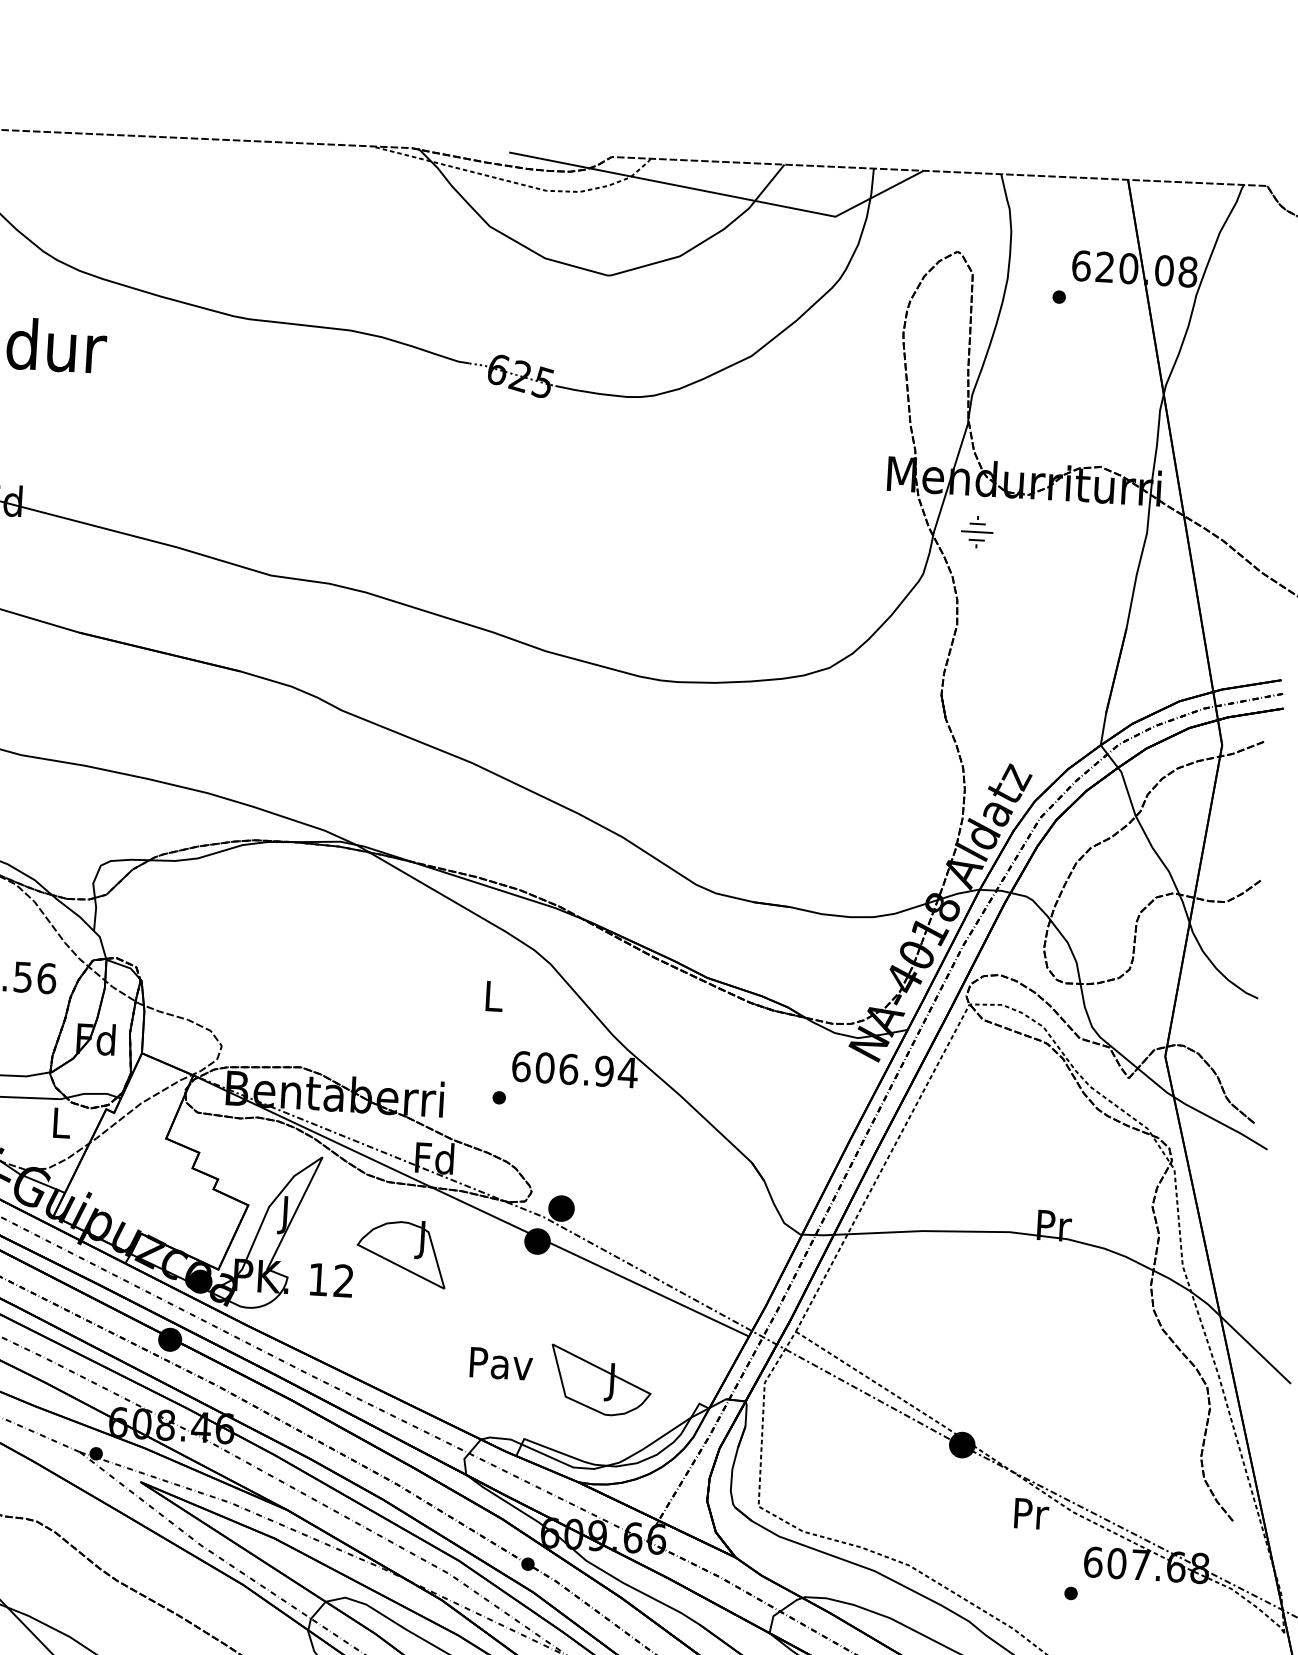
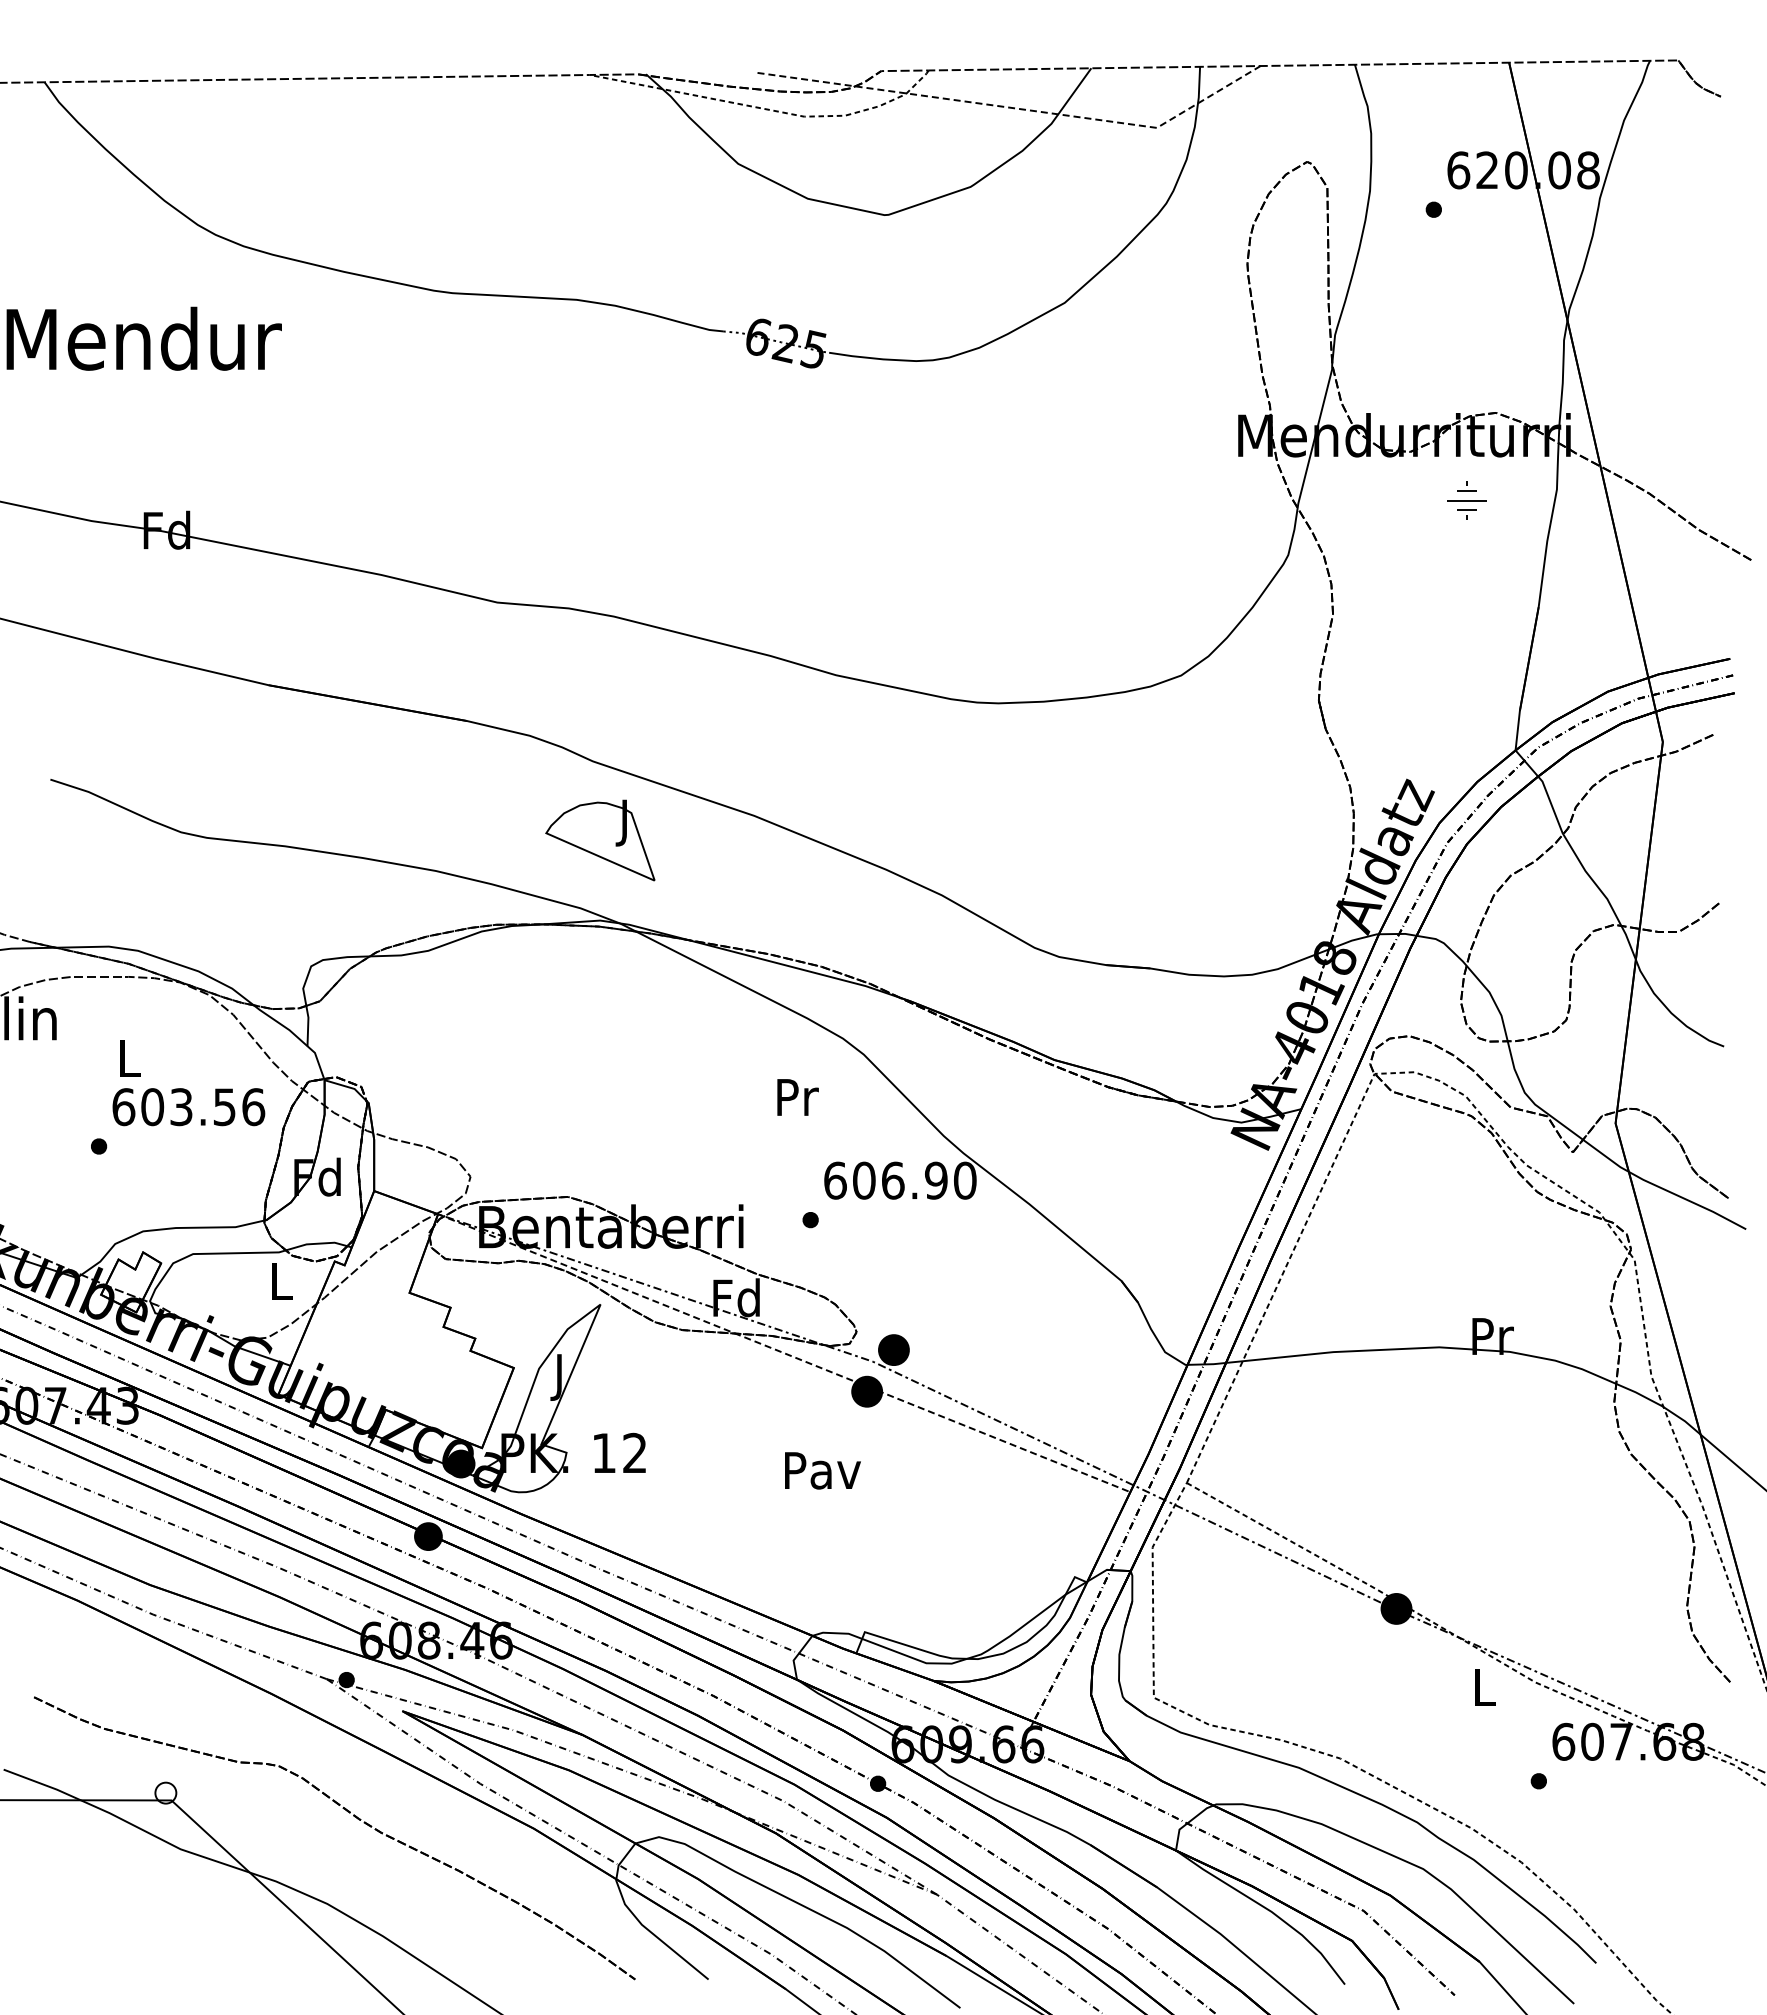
line: (721, 194) -> (1016, 108), solid -> dashed
part: (976, 532) -> (1466, 500), moved
text: (494, 996) -> (797, 1097), L -> Pr
text: (628, 1072) -> (965, 1180), 606.94 -> 606.90
line: (471, 1206) -> (784, 1353), solid -> dashed
part: (401, 1253) -> (600, 840), moved
text: (501, 1363) -> (822, 1470), moved
part: (600, 1381) -> (953, 1556), removed
text: (1031, 1513) -> (1485, 1687), Pr -> L

